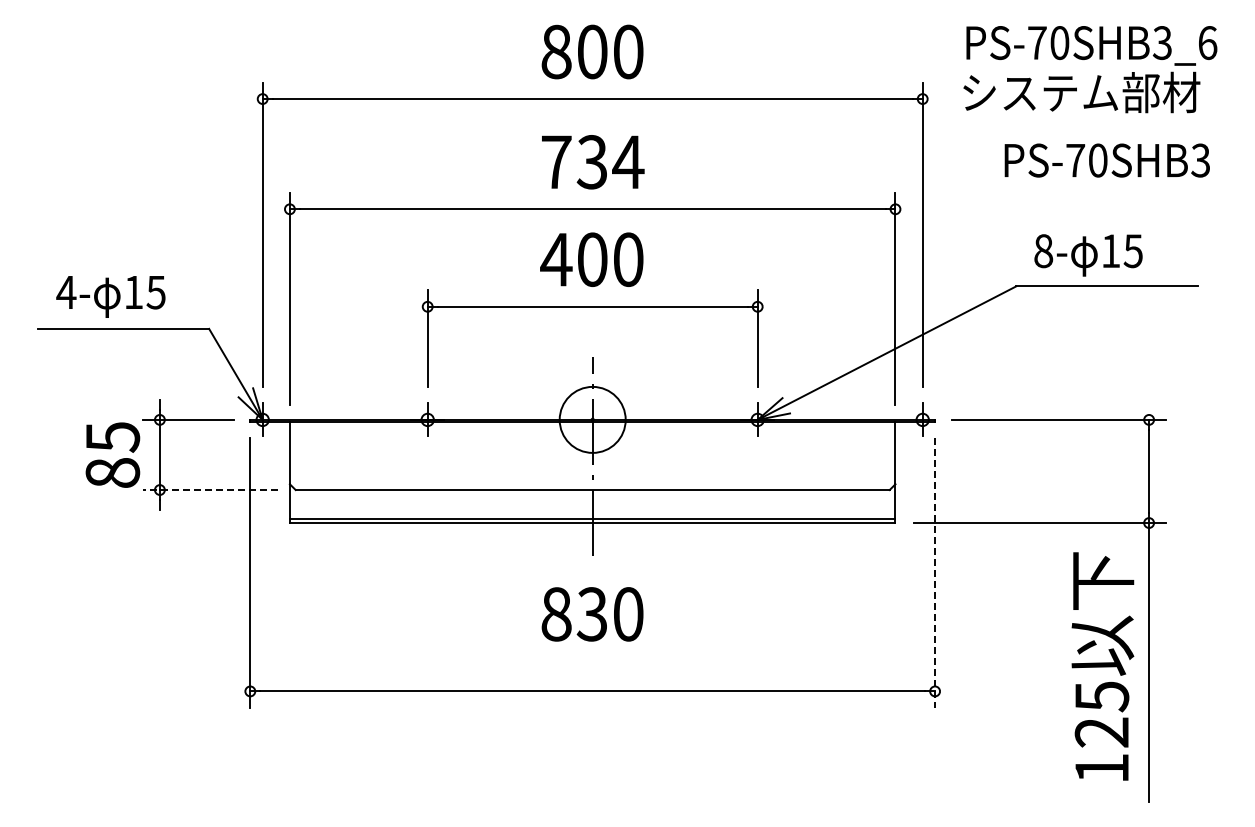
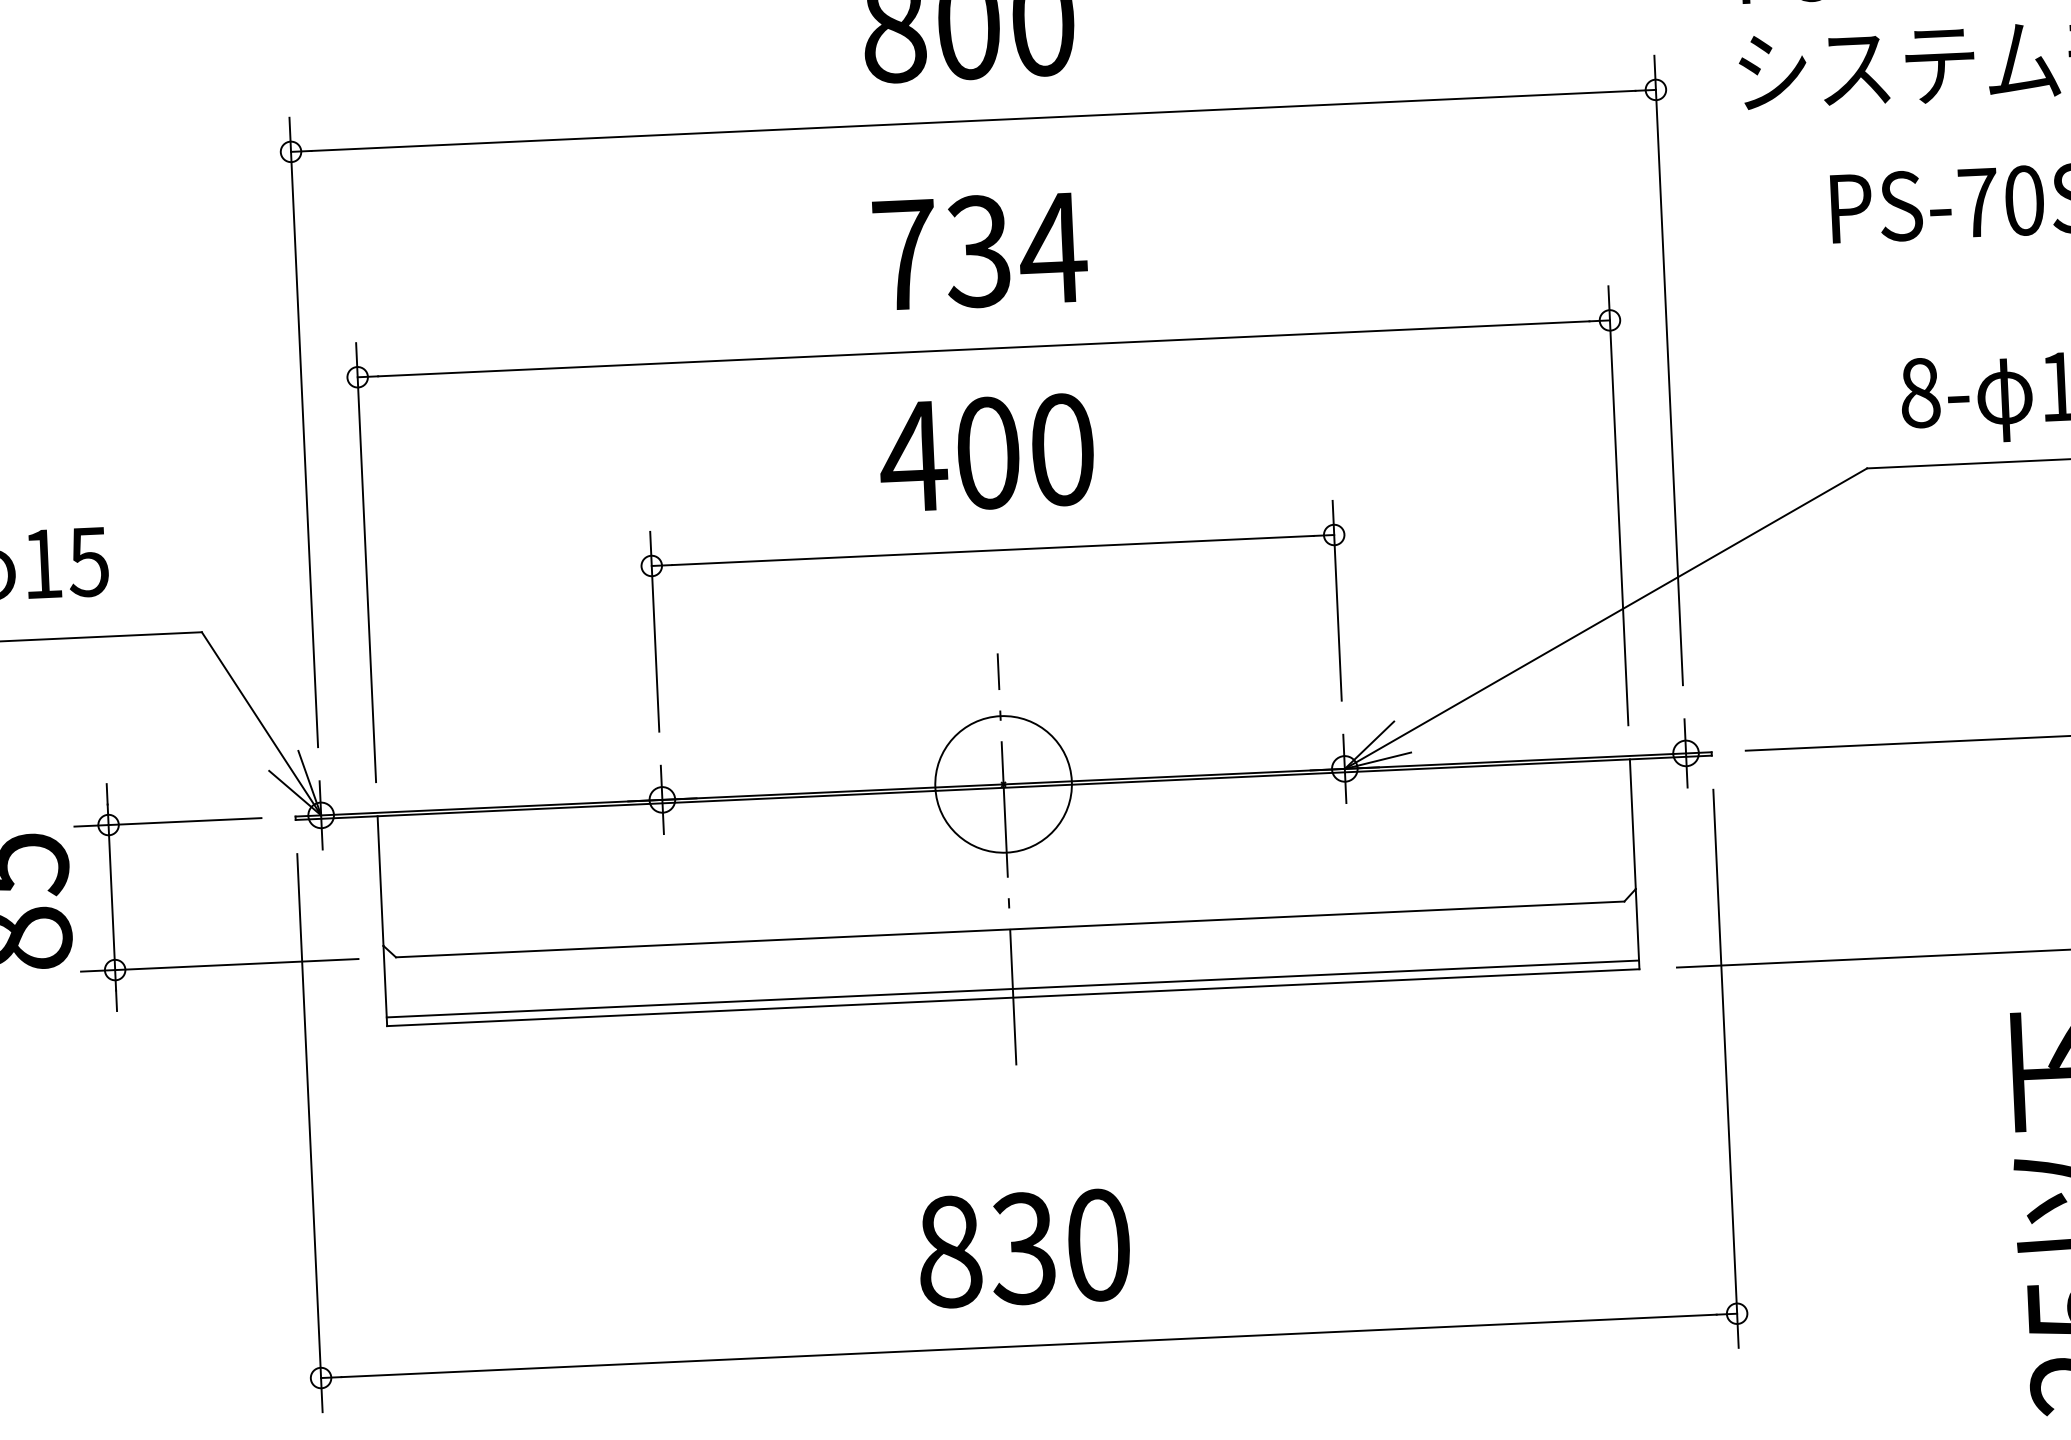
line: (209, 490) -> (217, 966), dashed -> solid
line: (935, 572) -> (1726, 1067), dashed -> solid
text: (592, 614) -> (1024, 1248), moved

